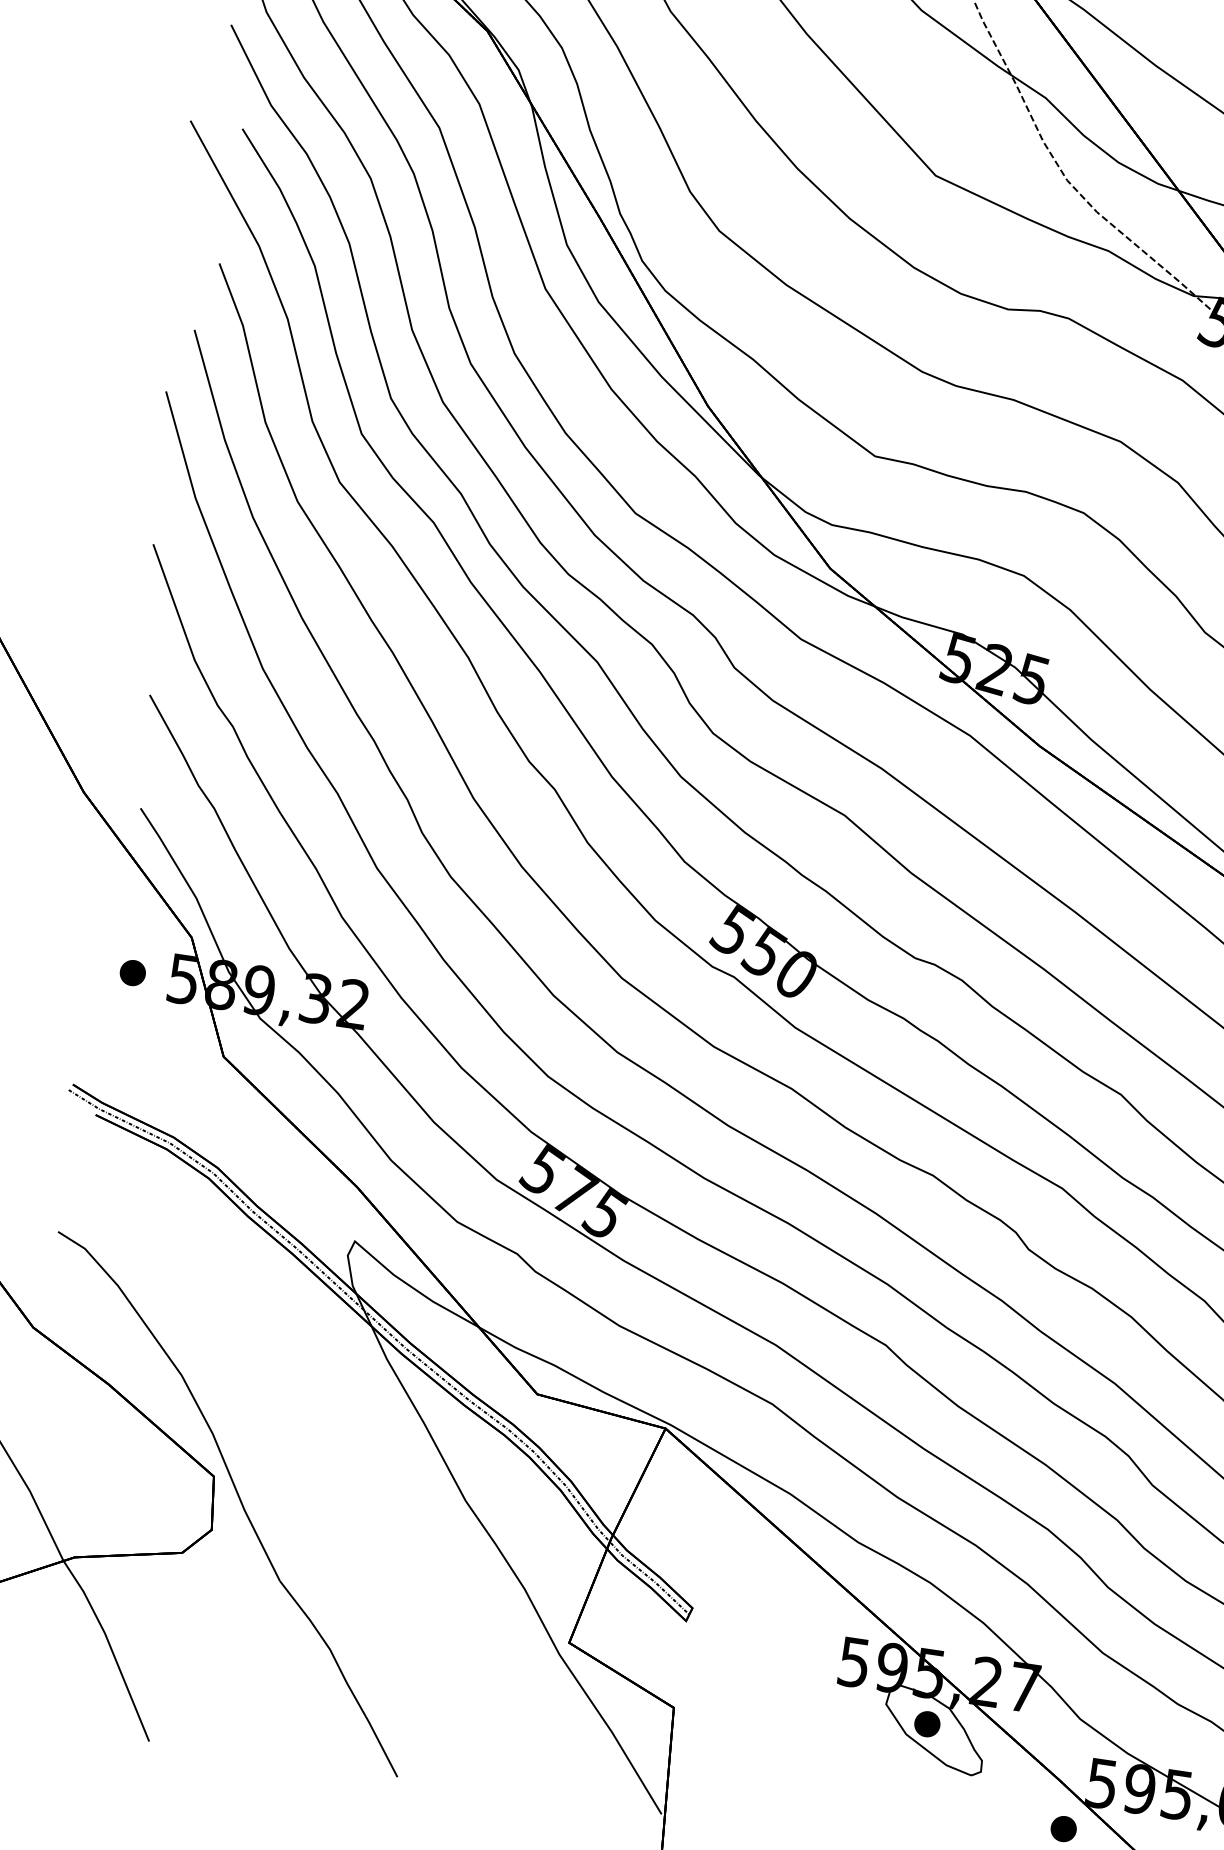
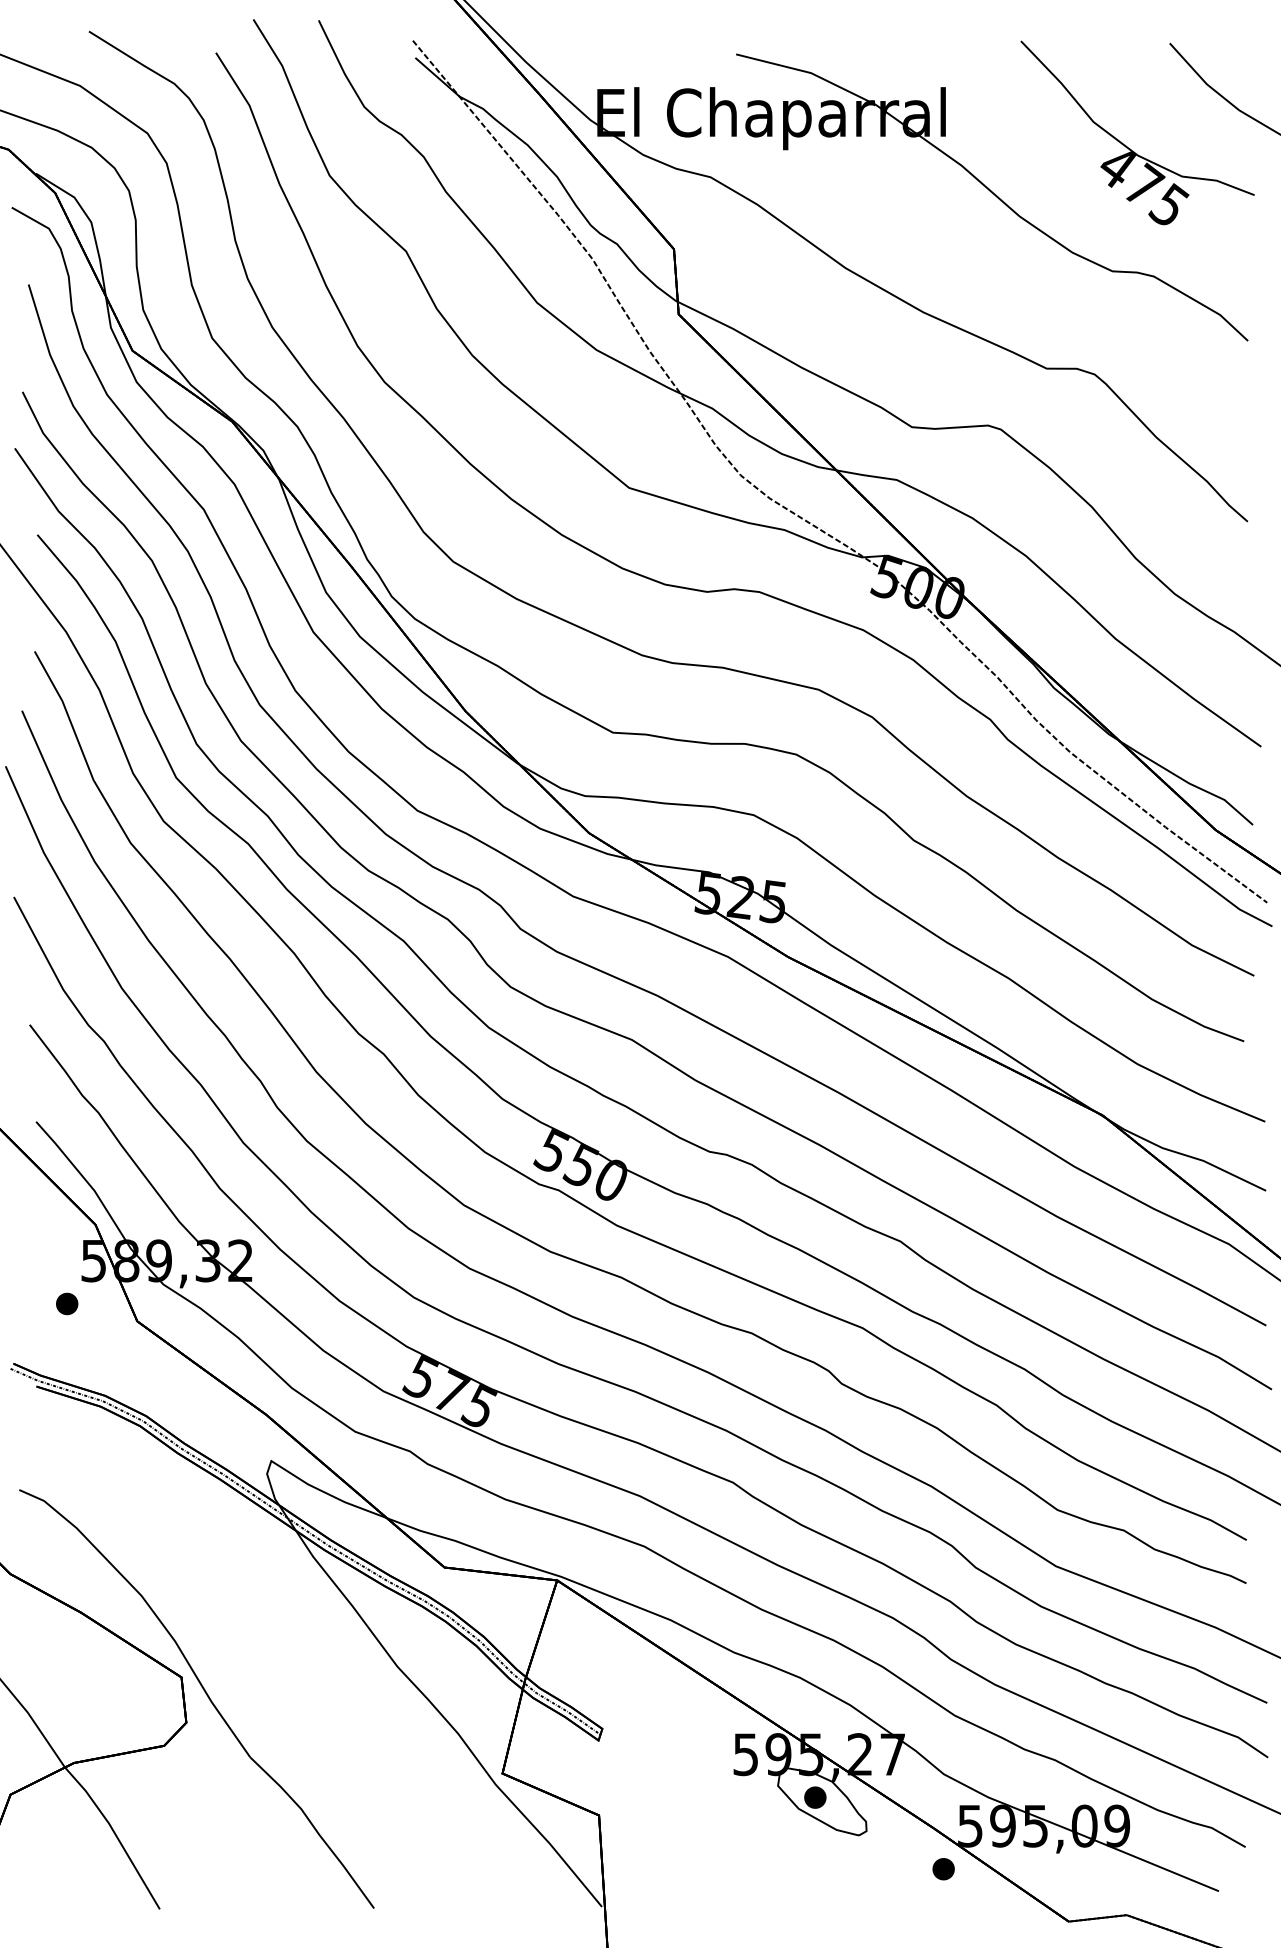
part: (133, 972) -> (67, 1303), moved

